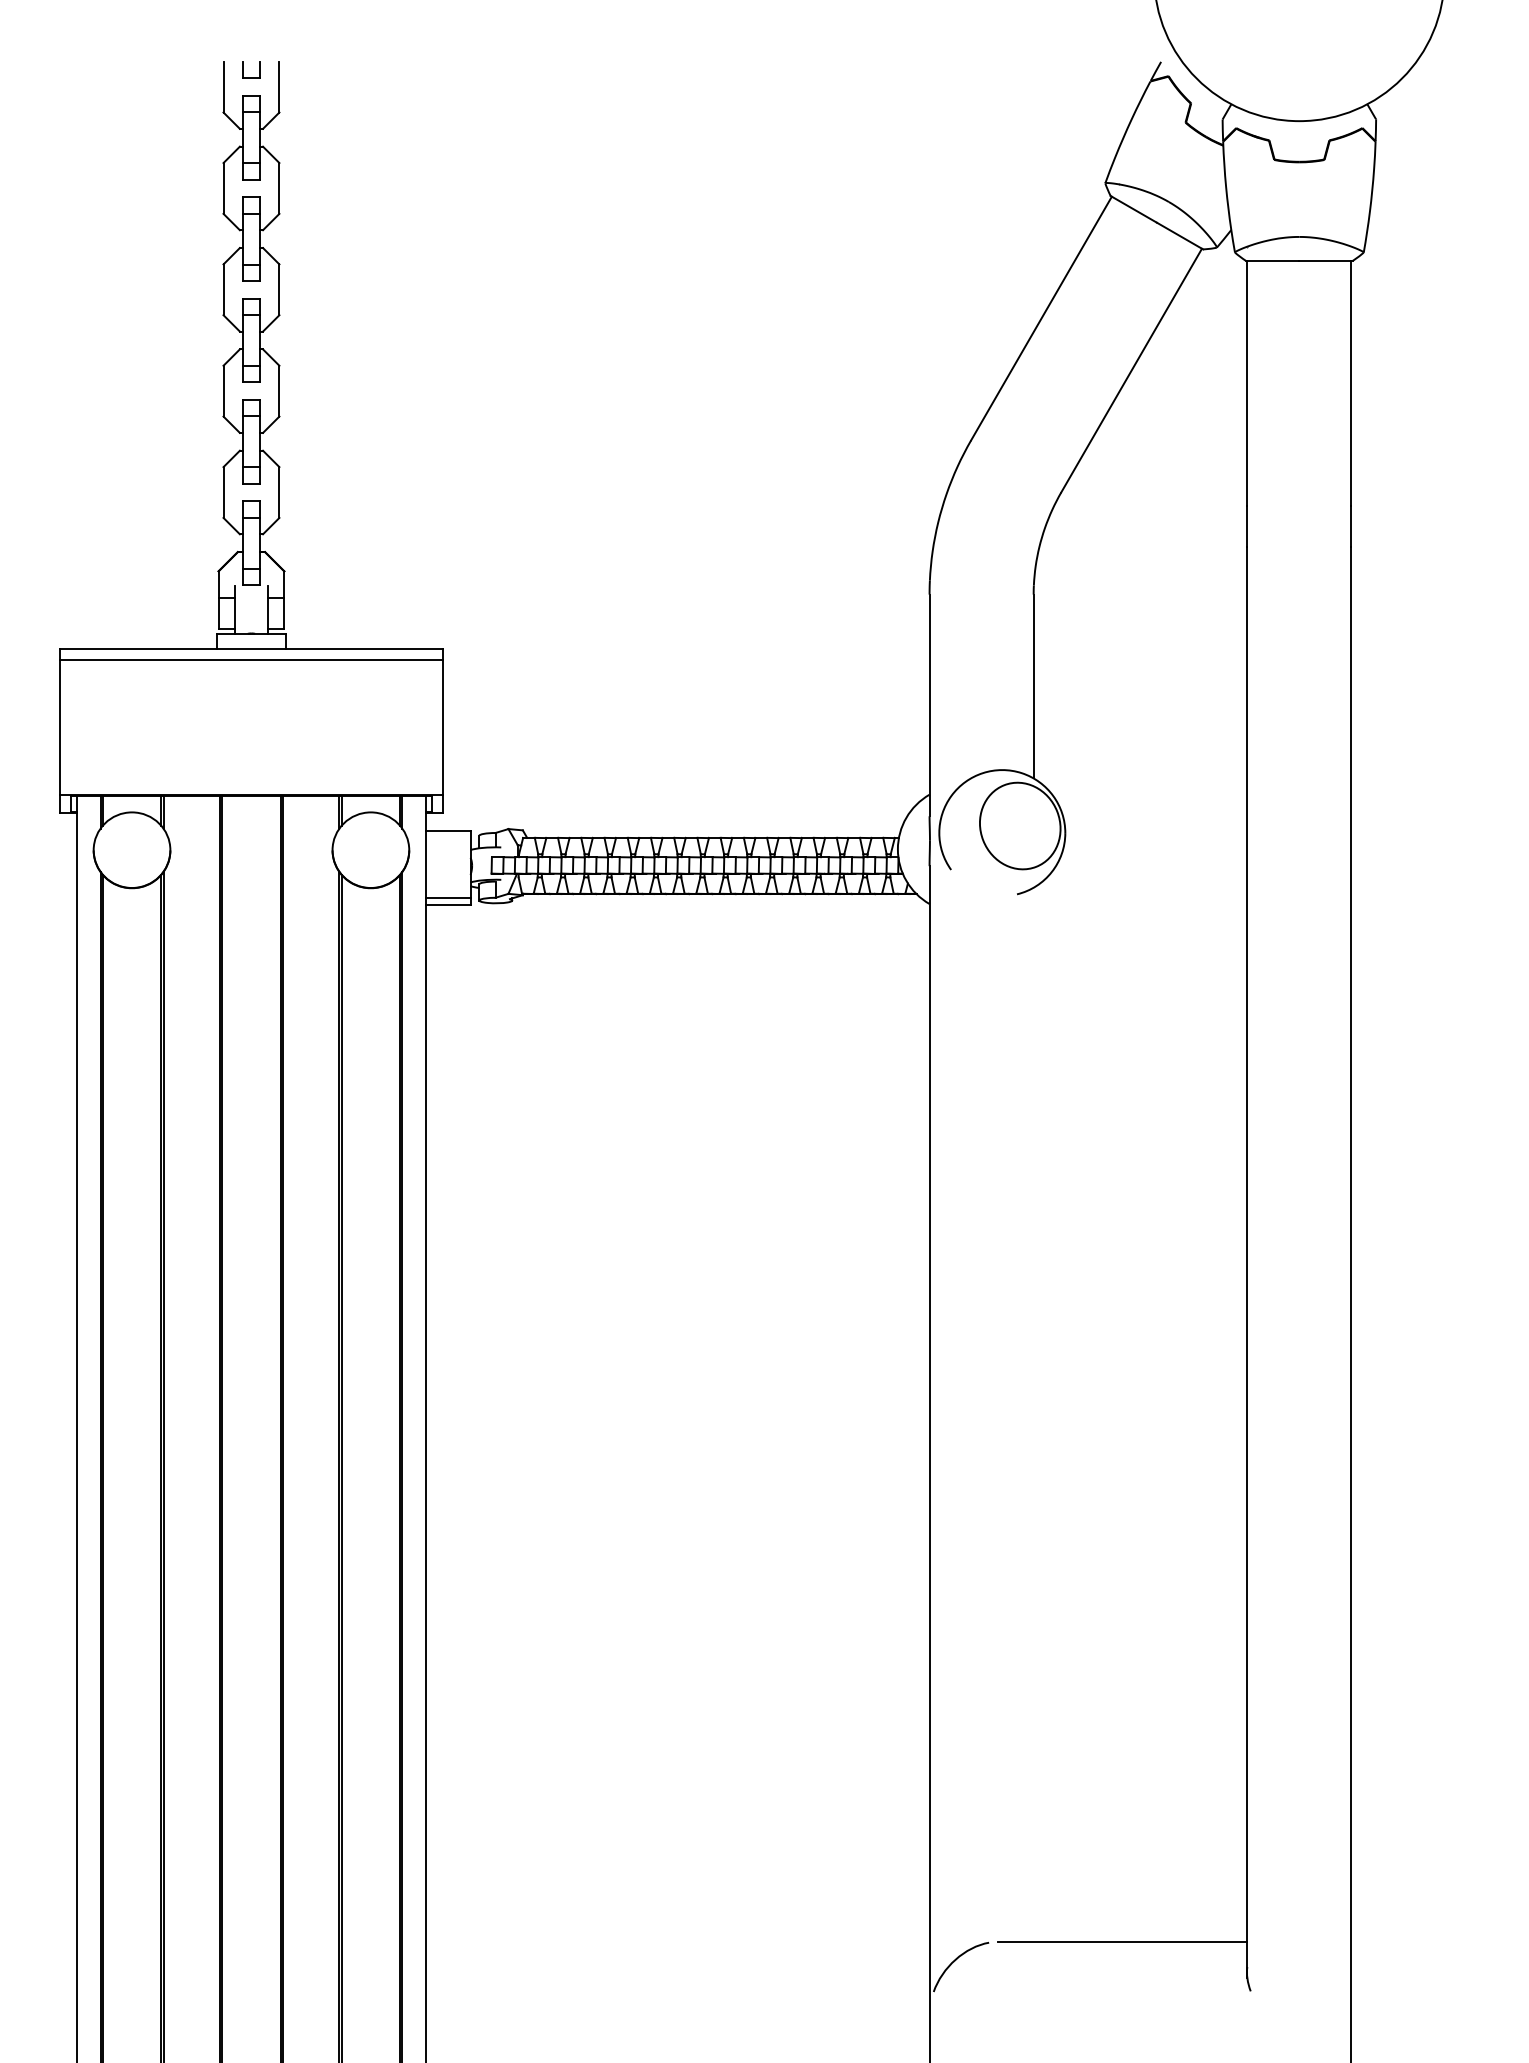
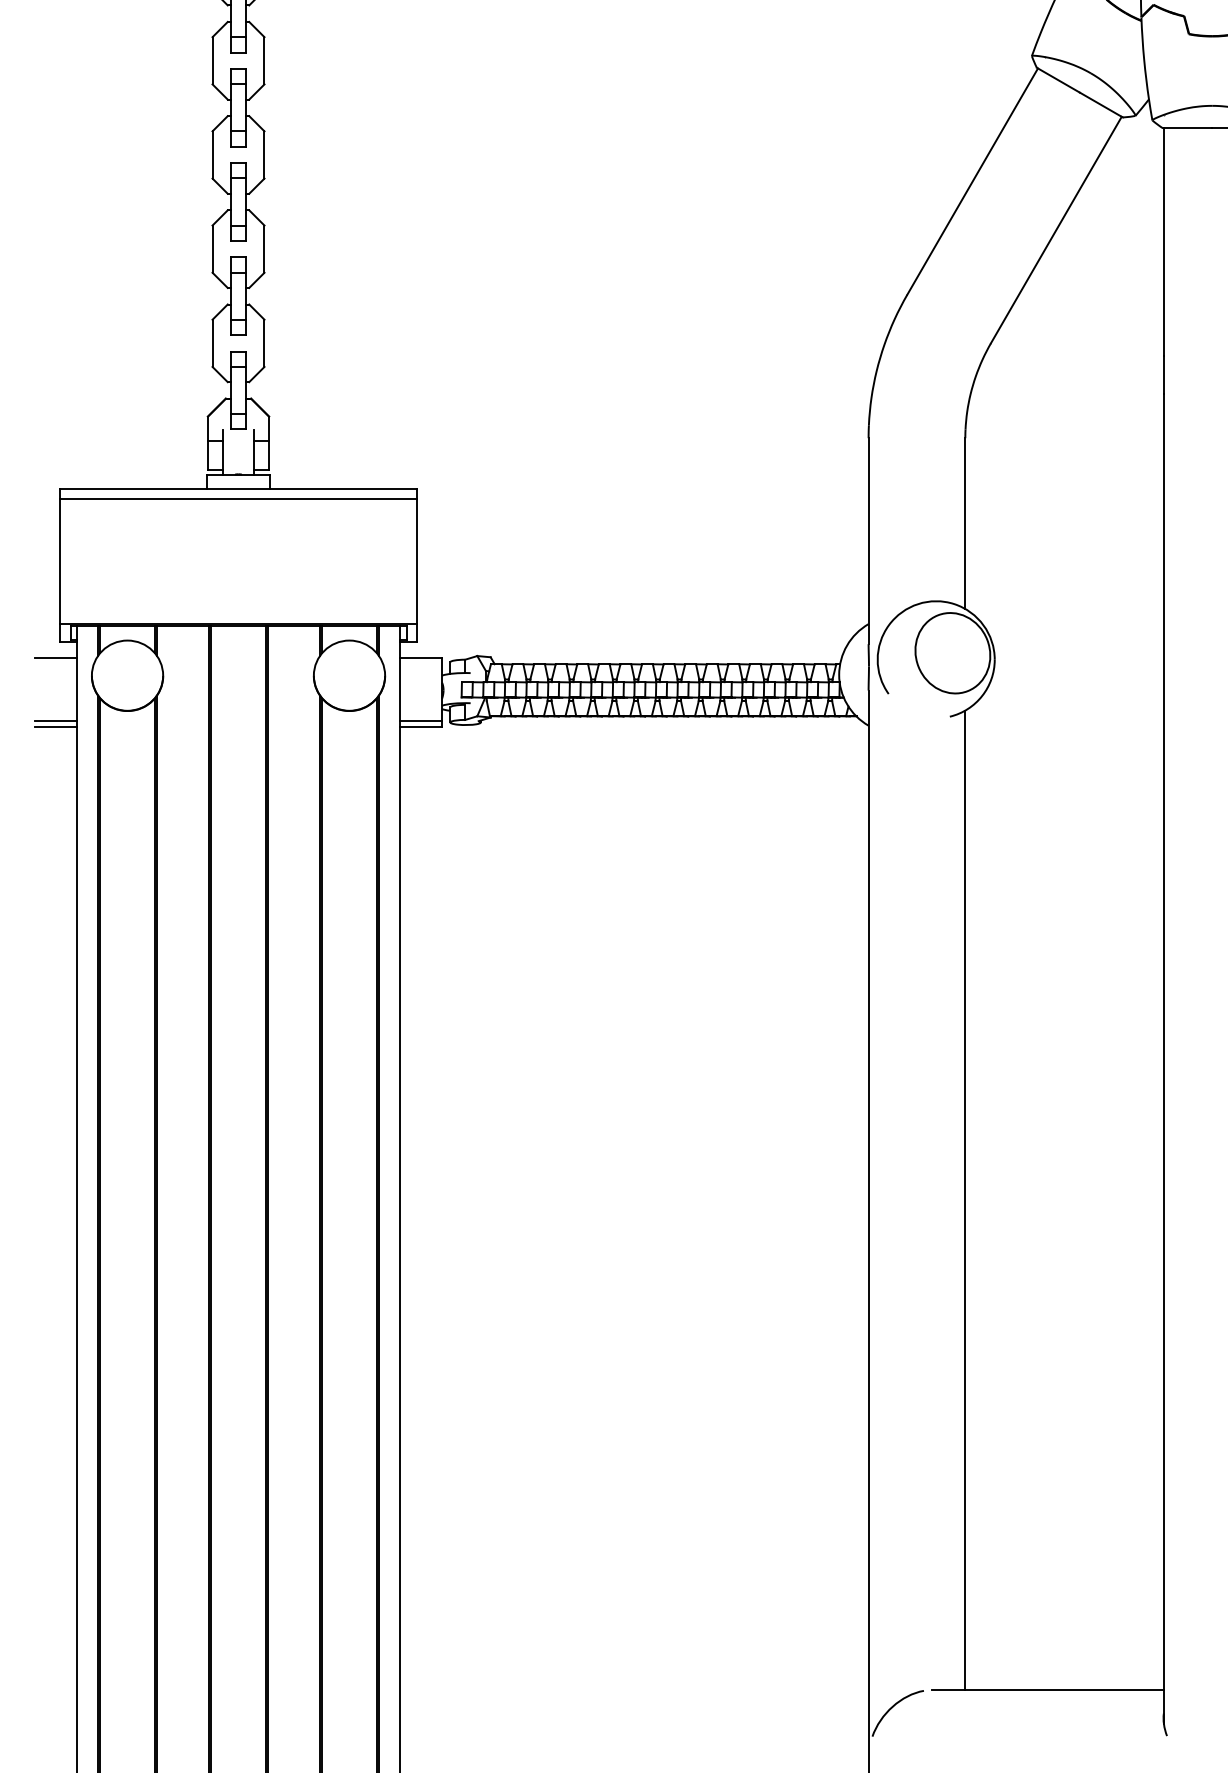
line: (54, 830) -> (55, 657), added
line: (54, 898) -> (55, 720), added
line: (54, 905) -> (55, 727), added
line: (1033, 1414) -> (965, 1200), added

